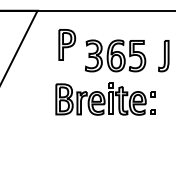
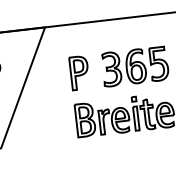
part: (67, 44) -> (79, 72), moved

